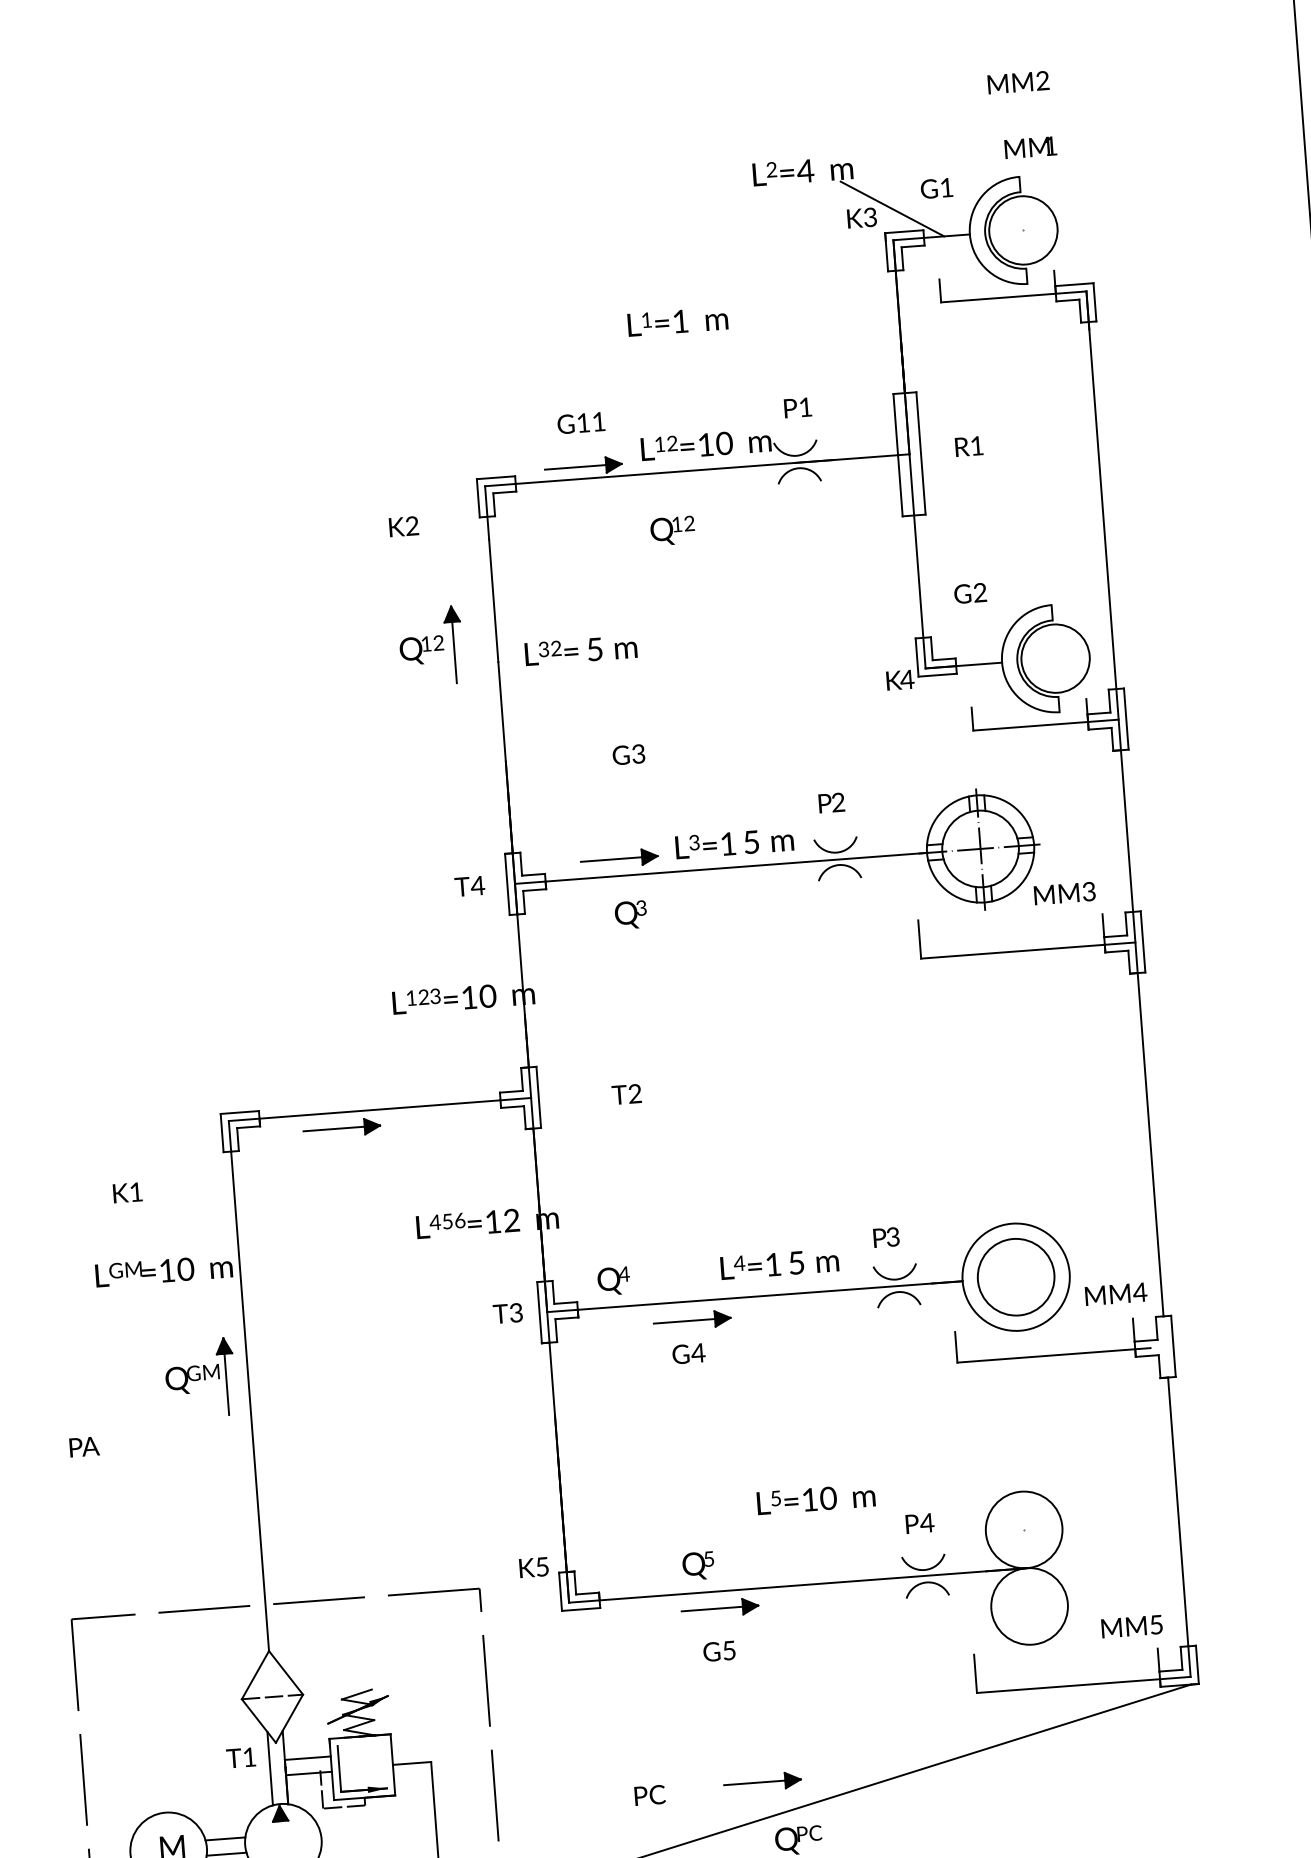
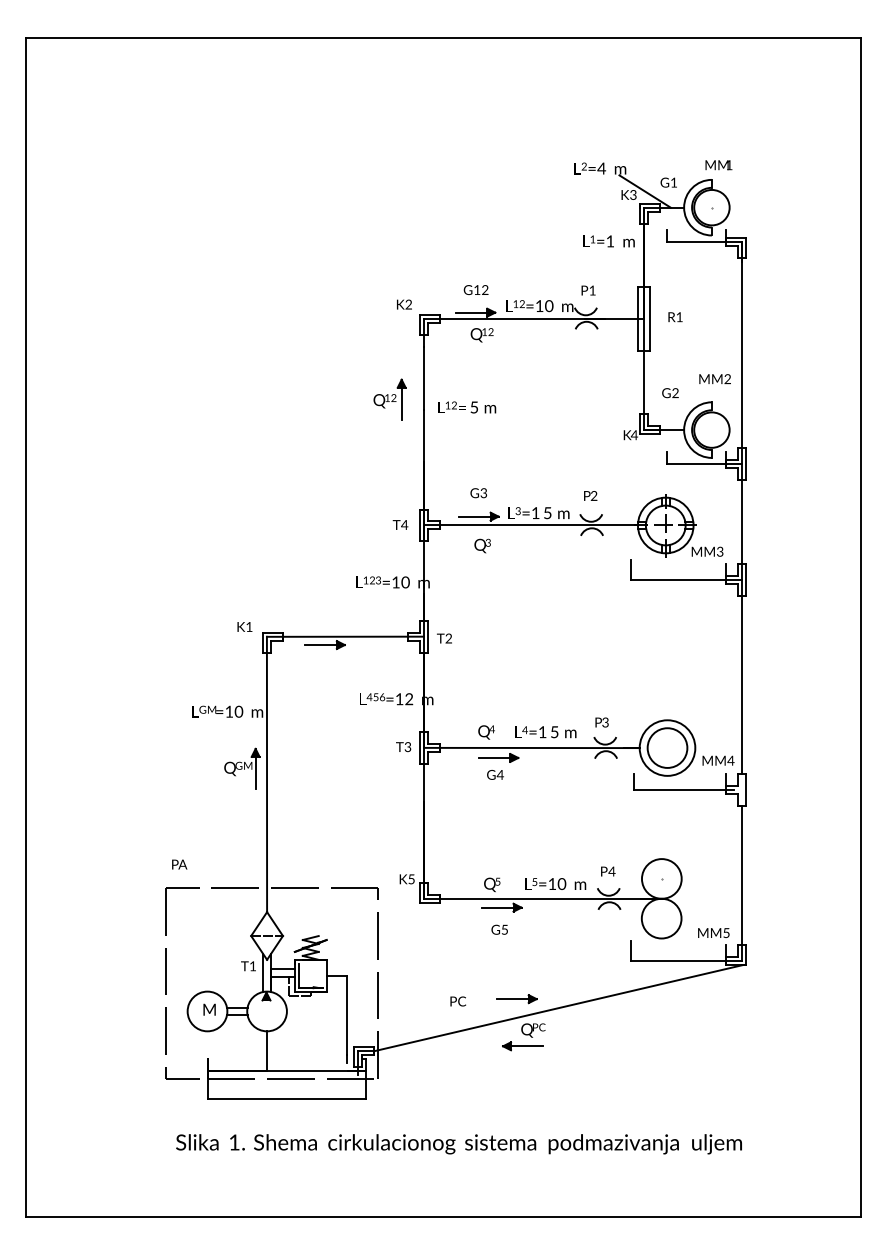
text: (1017, 83) -> (714, 379), moved
text: (677, 321) -> (608, 241), moved
text: (599, 420) -> (485, 289), G11 -> G12
text: (404, 526) -> (404, 304), moved
text: (671, 531) -> (481, 335), moved
text: (542, 649) -> (447, 405), 32 -> 12
text: (628, 755) -> (478, 493), moved
text: (626, 1094) -> (444, 638), moved
text: (126, 1191) -> (244, 626), moved
text: (613, 1281) -> (486, 732), moved
text: (84, 1446) -> (179, 864), moved
text: (815, 1498) -> (555, 883), moved

